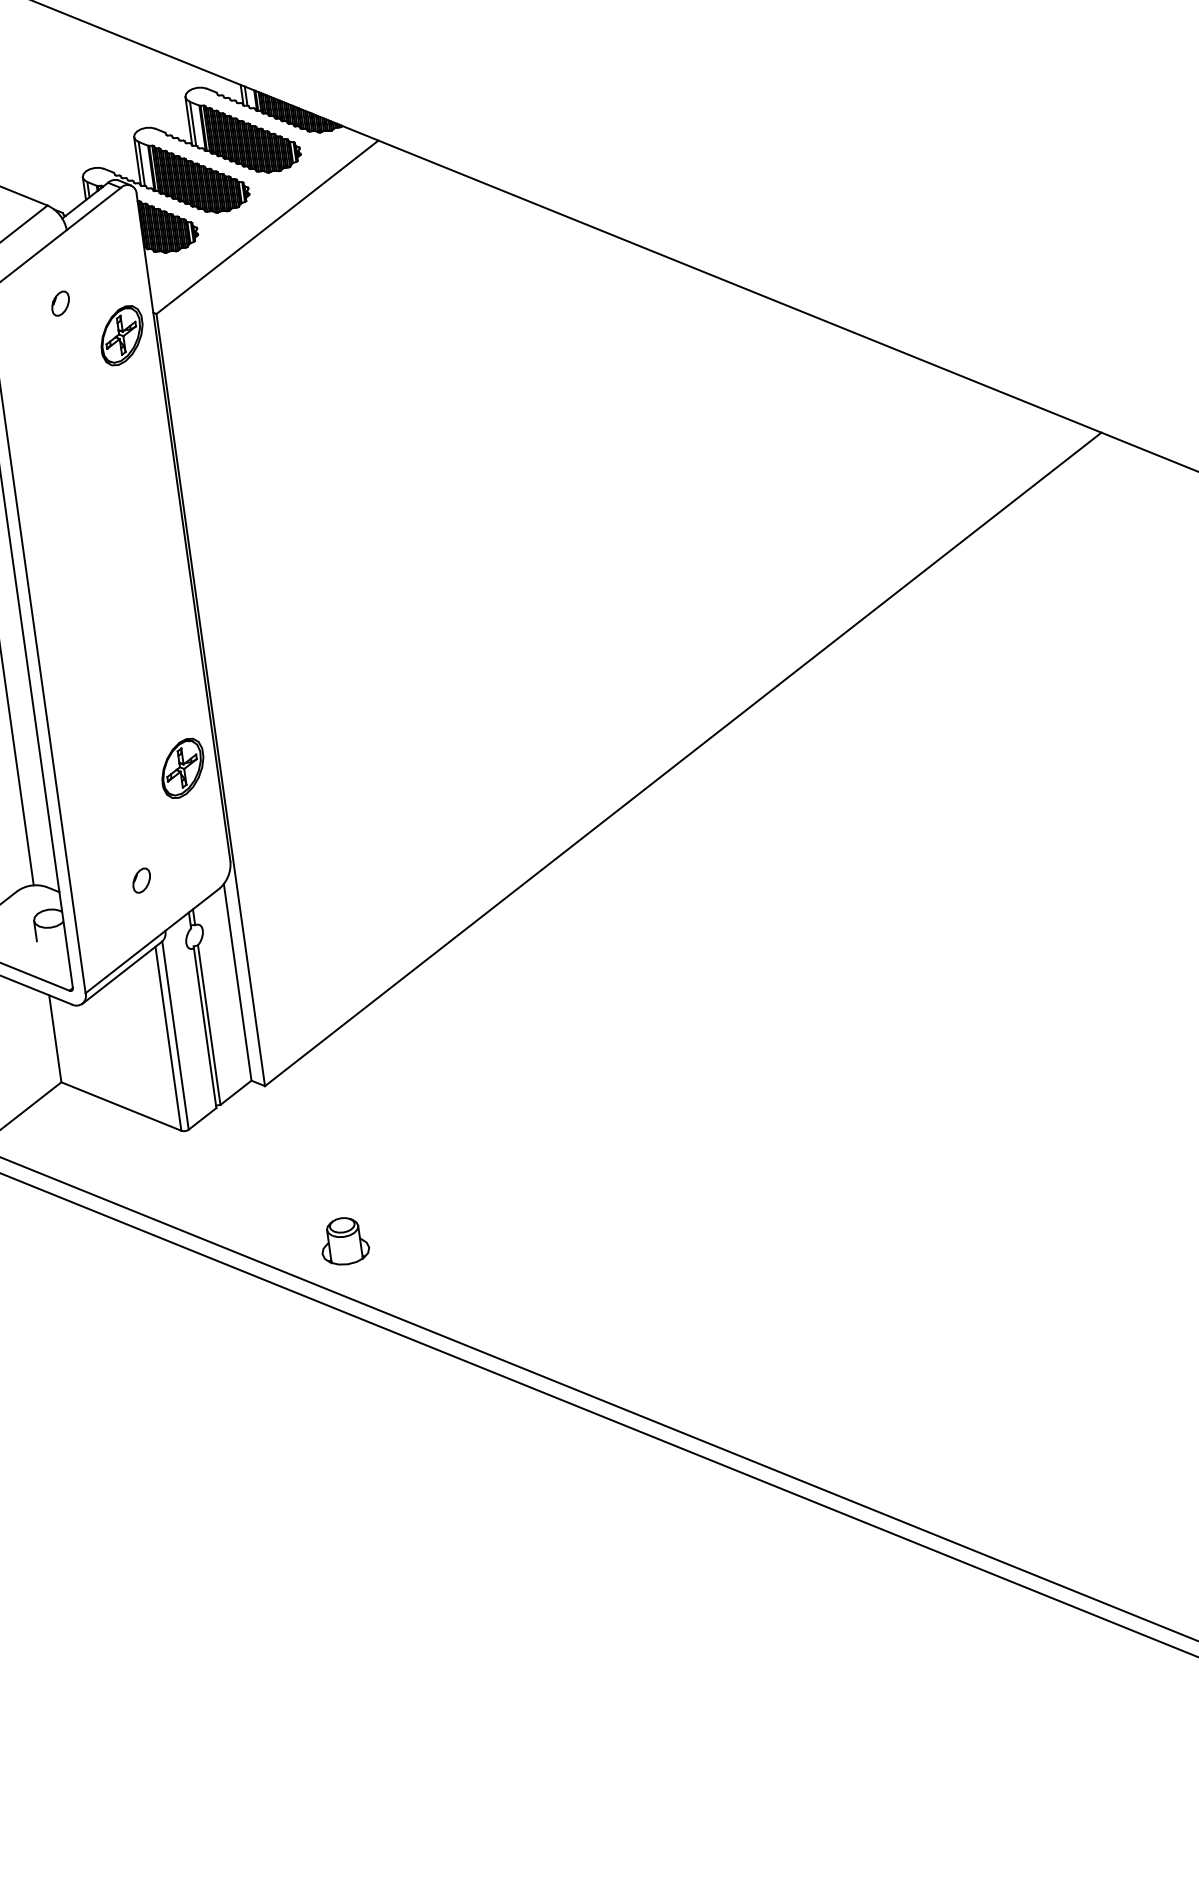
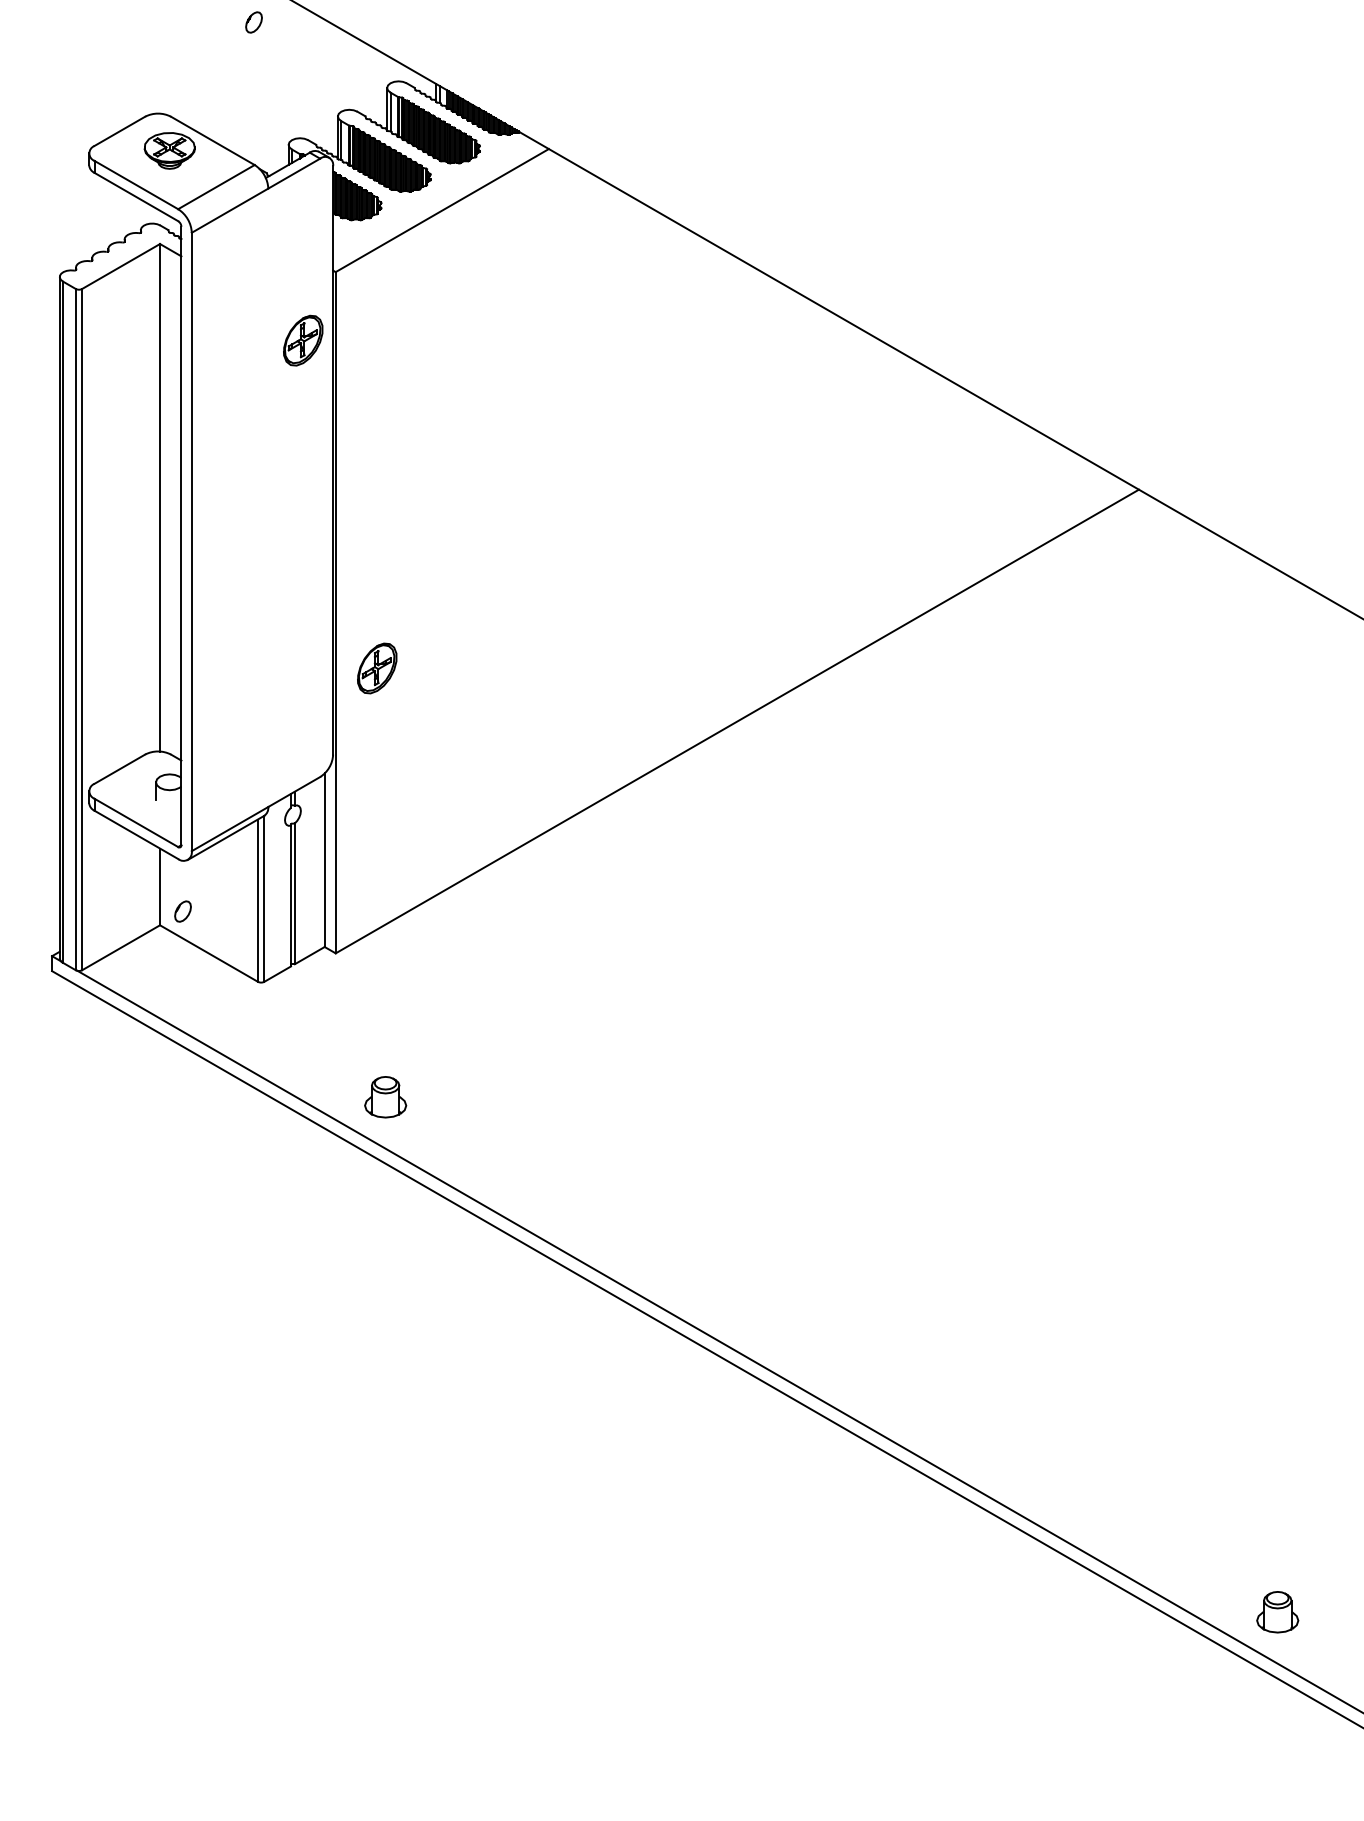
part: (60, 303) -> (253, 22), moved
part: (122, 335) -> (303, 340), moved
part: (183, 768) -> (377, 668), moved
part: (141, 880) -> (182, 911), moved

